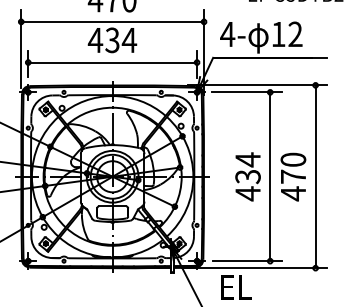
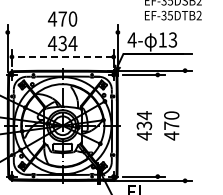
line: (112, 21) -> (62, 32), removed
text: (294, 35) -> (172, 40), 12 -> 13
line: (112, 61) -> (62, 56), solid -> dashed
line: (269, 176) -> (157, 125), removed
line: (316, 176) -> (185, 125), removed

